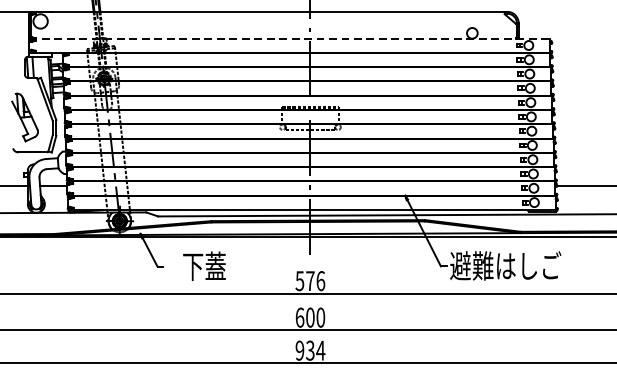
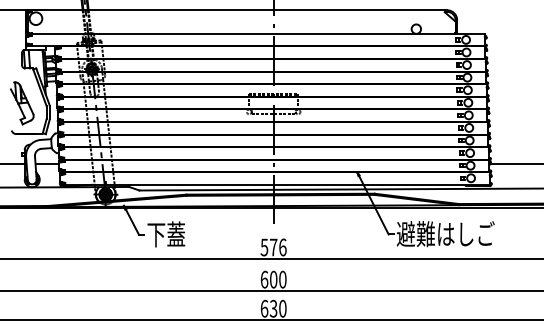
line: (289, 38) -> (255, 33), dashed -> solid
text: (204, 266) -> (166, 234), moved
text: (310, 350) -> (273, 308), 934 -> 630

